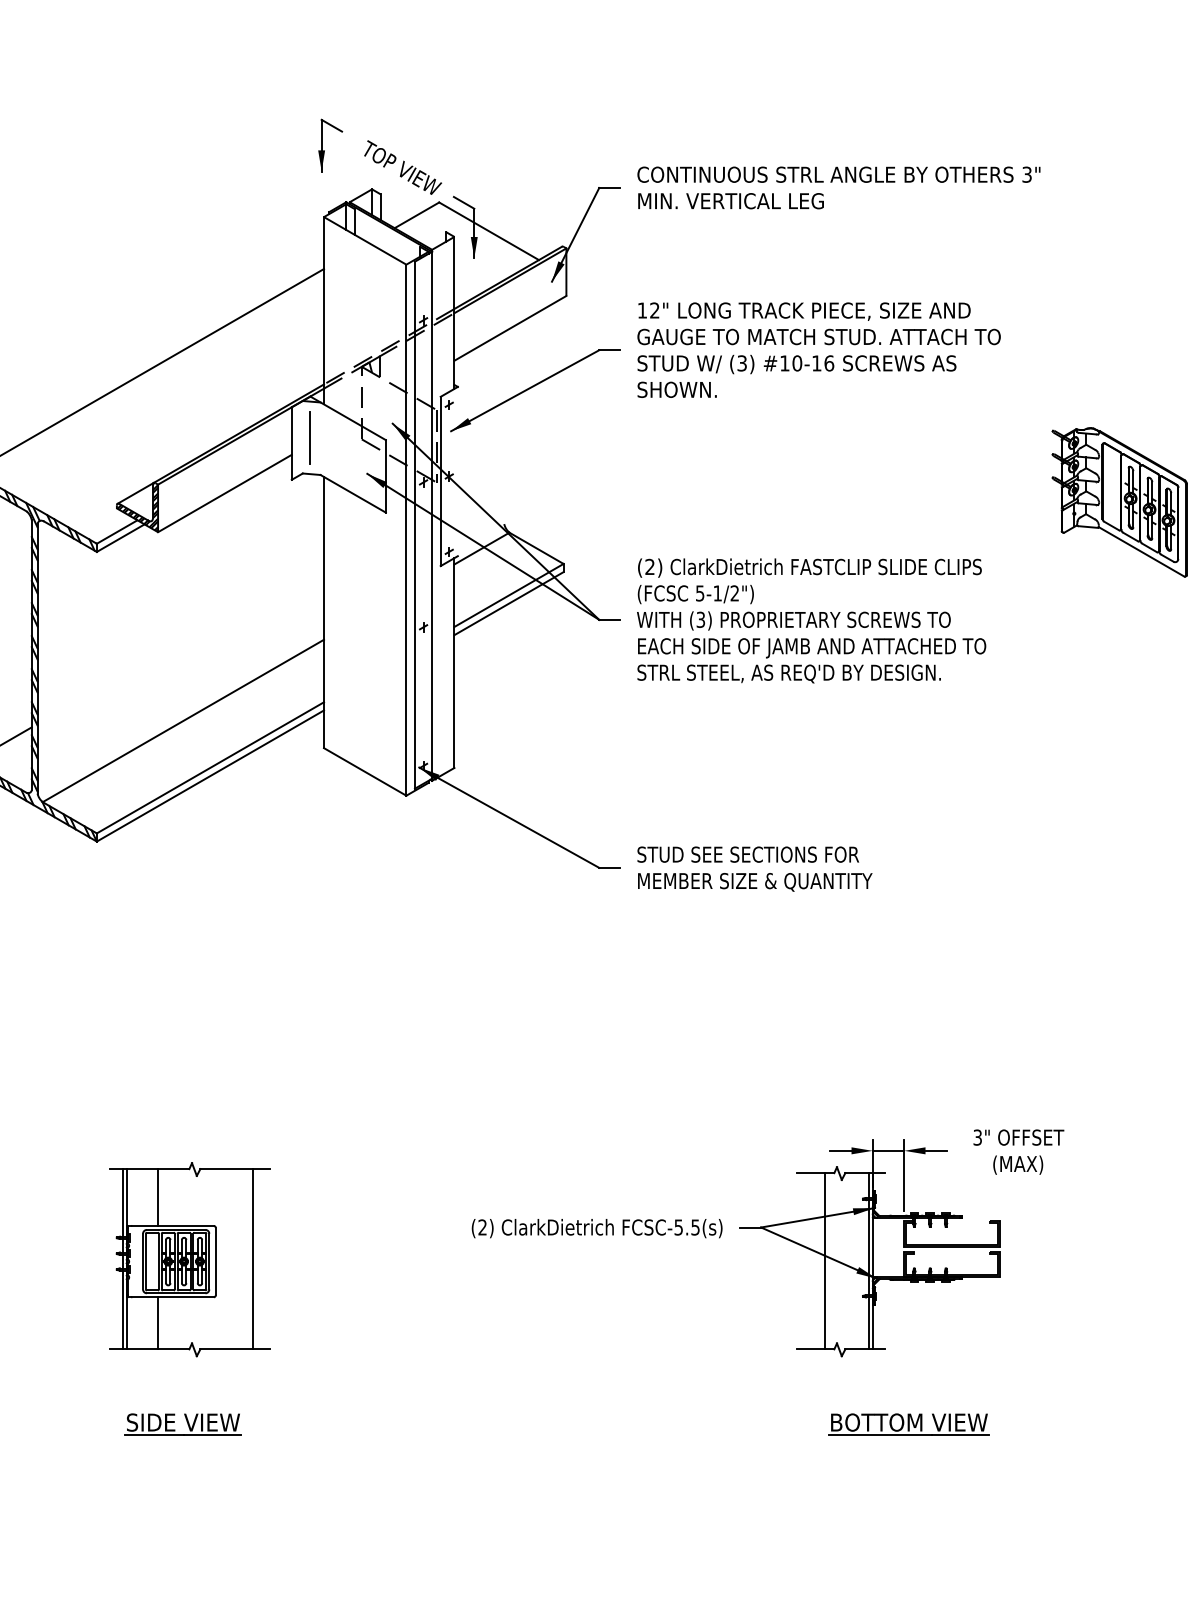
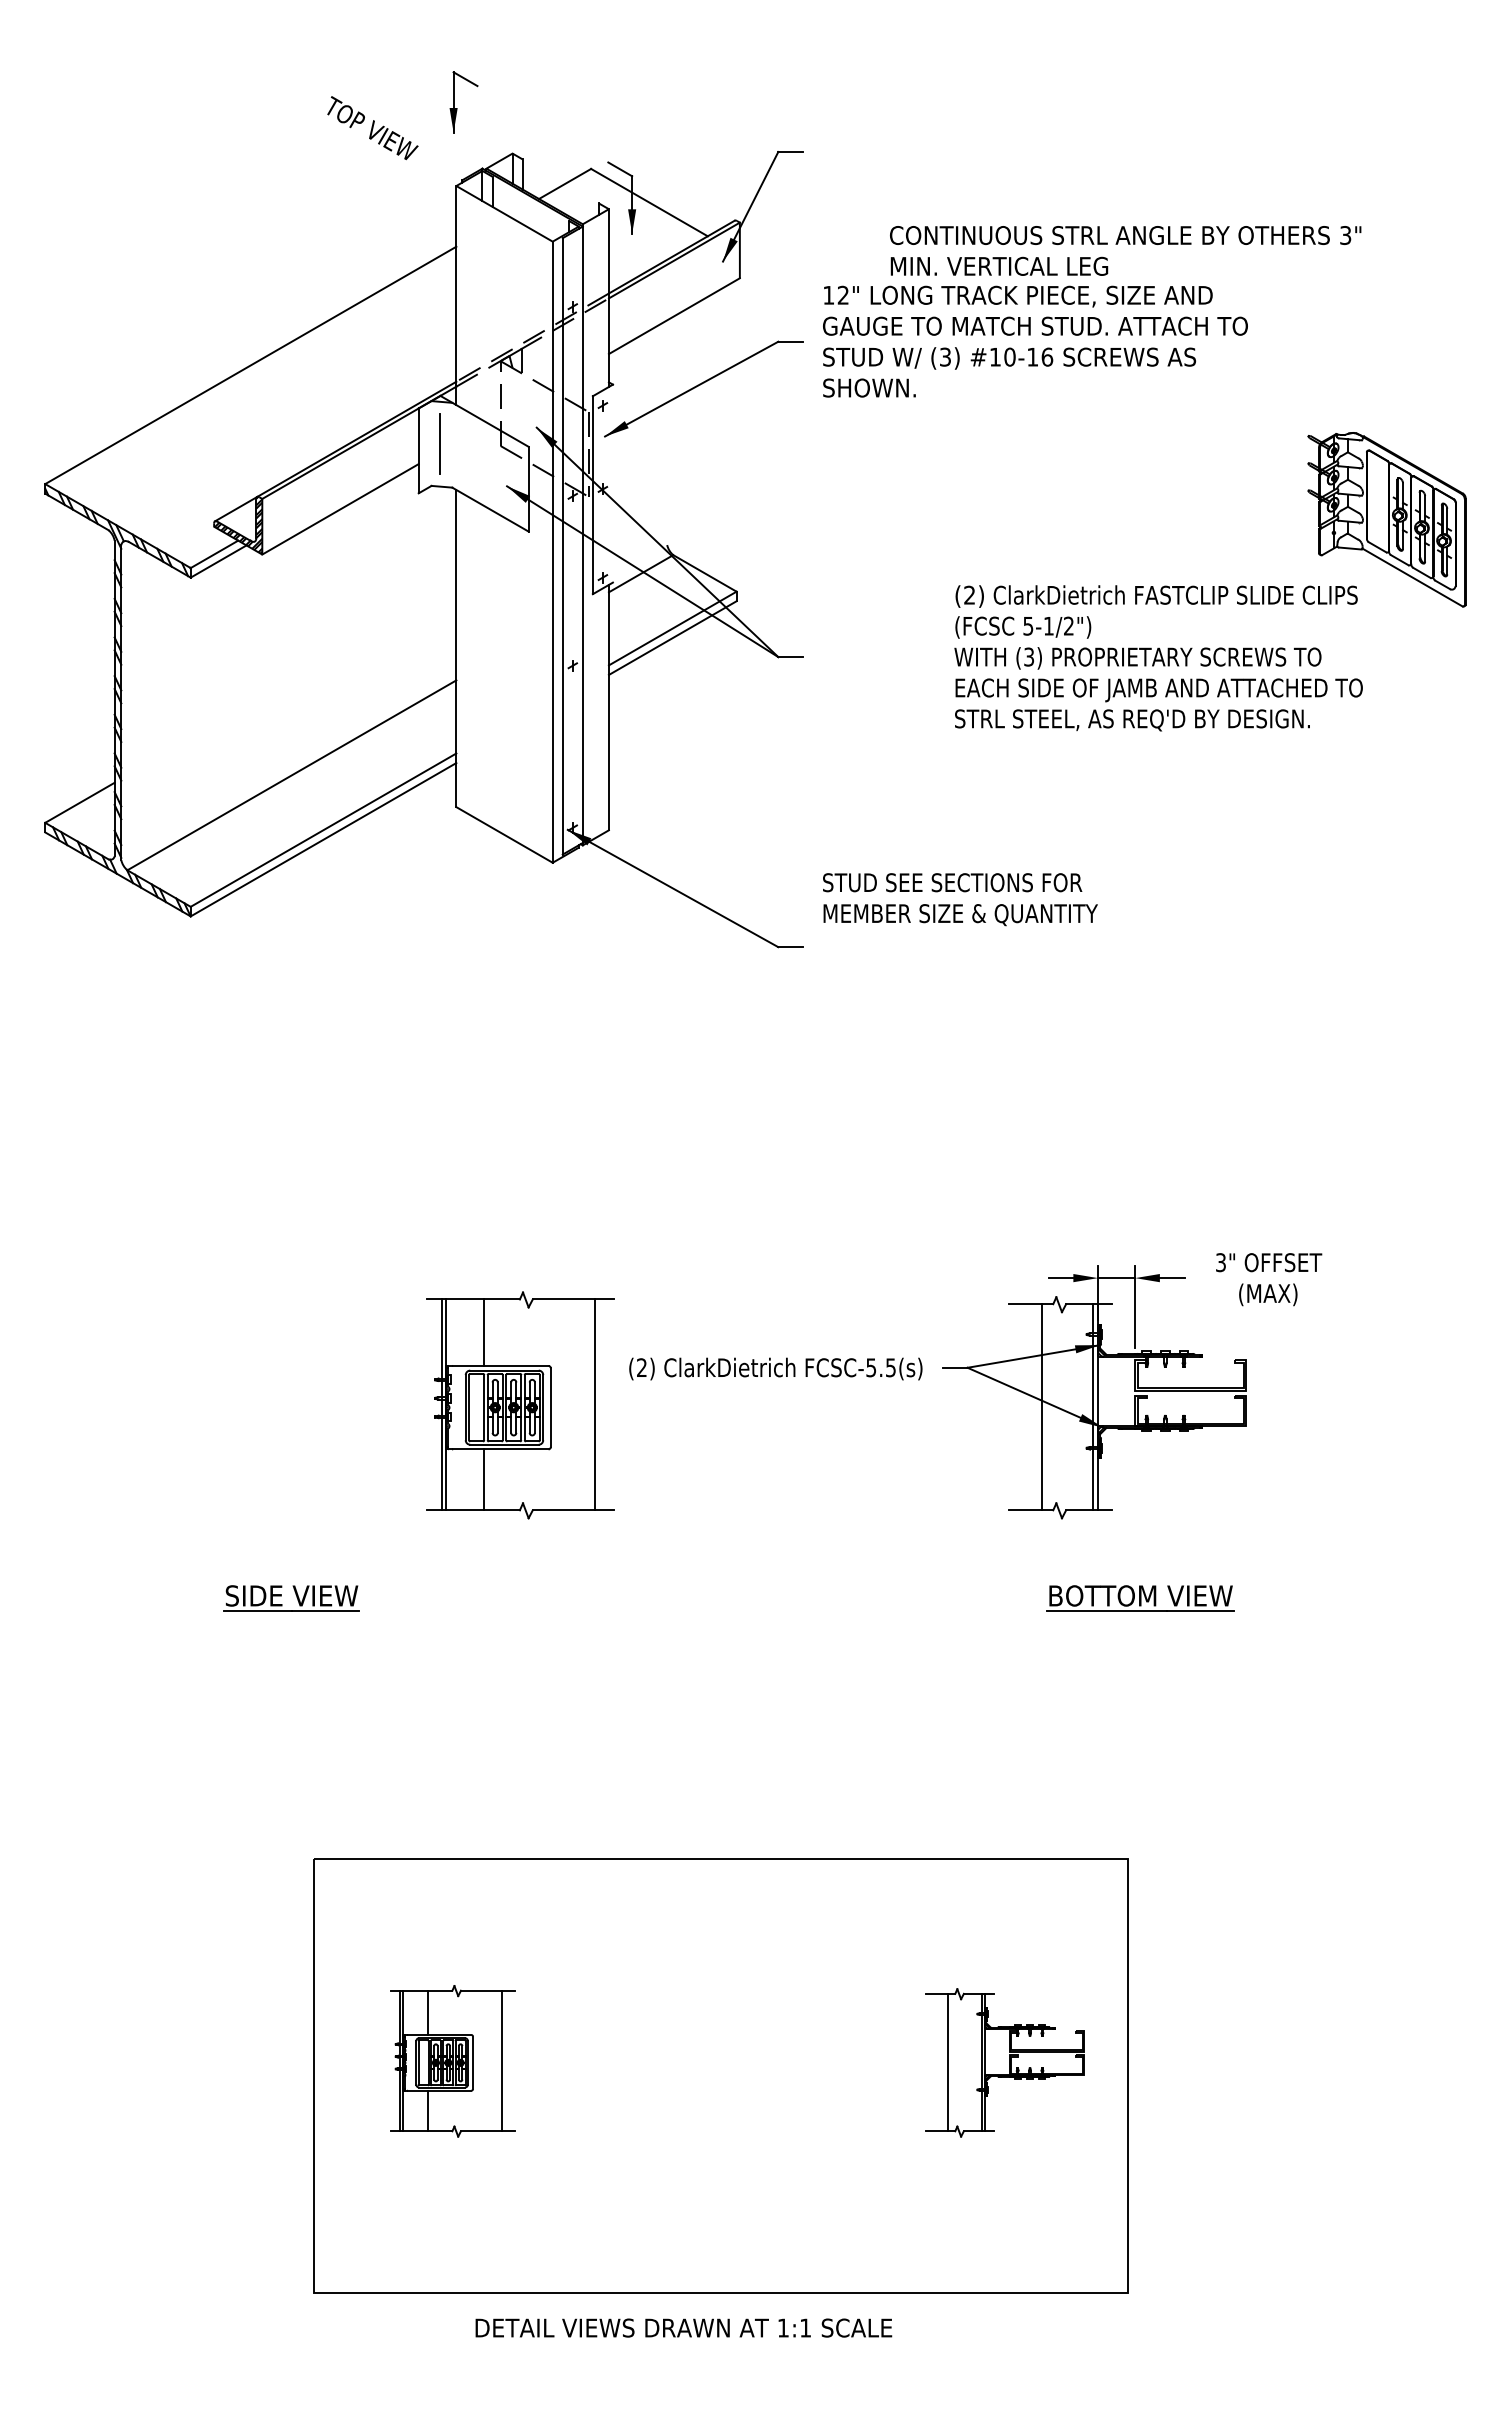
text: (402, 167) -> (372, 128), moved
text: (838, 187) -> (1125, 250), moved
text: (811, 621) -> (1158, 658), moved
text: (755, 869) -> (960, 899), moved
part: (189, 1259) -> (520, 1405), moved

